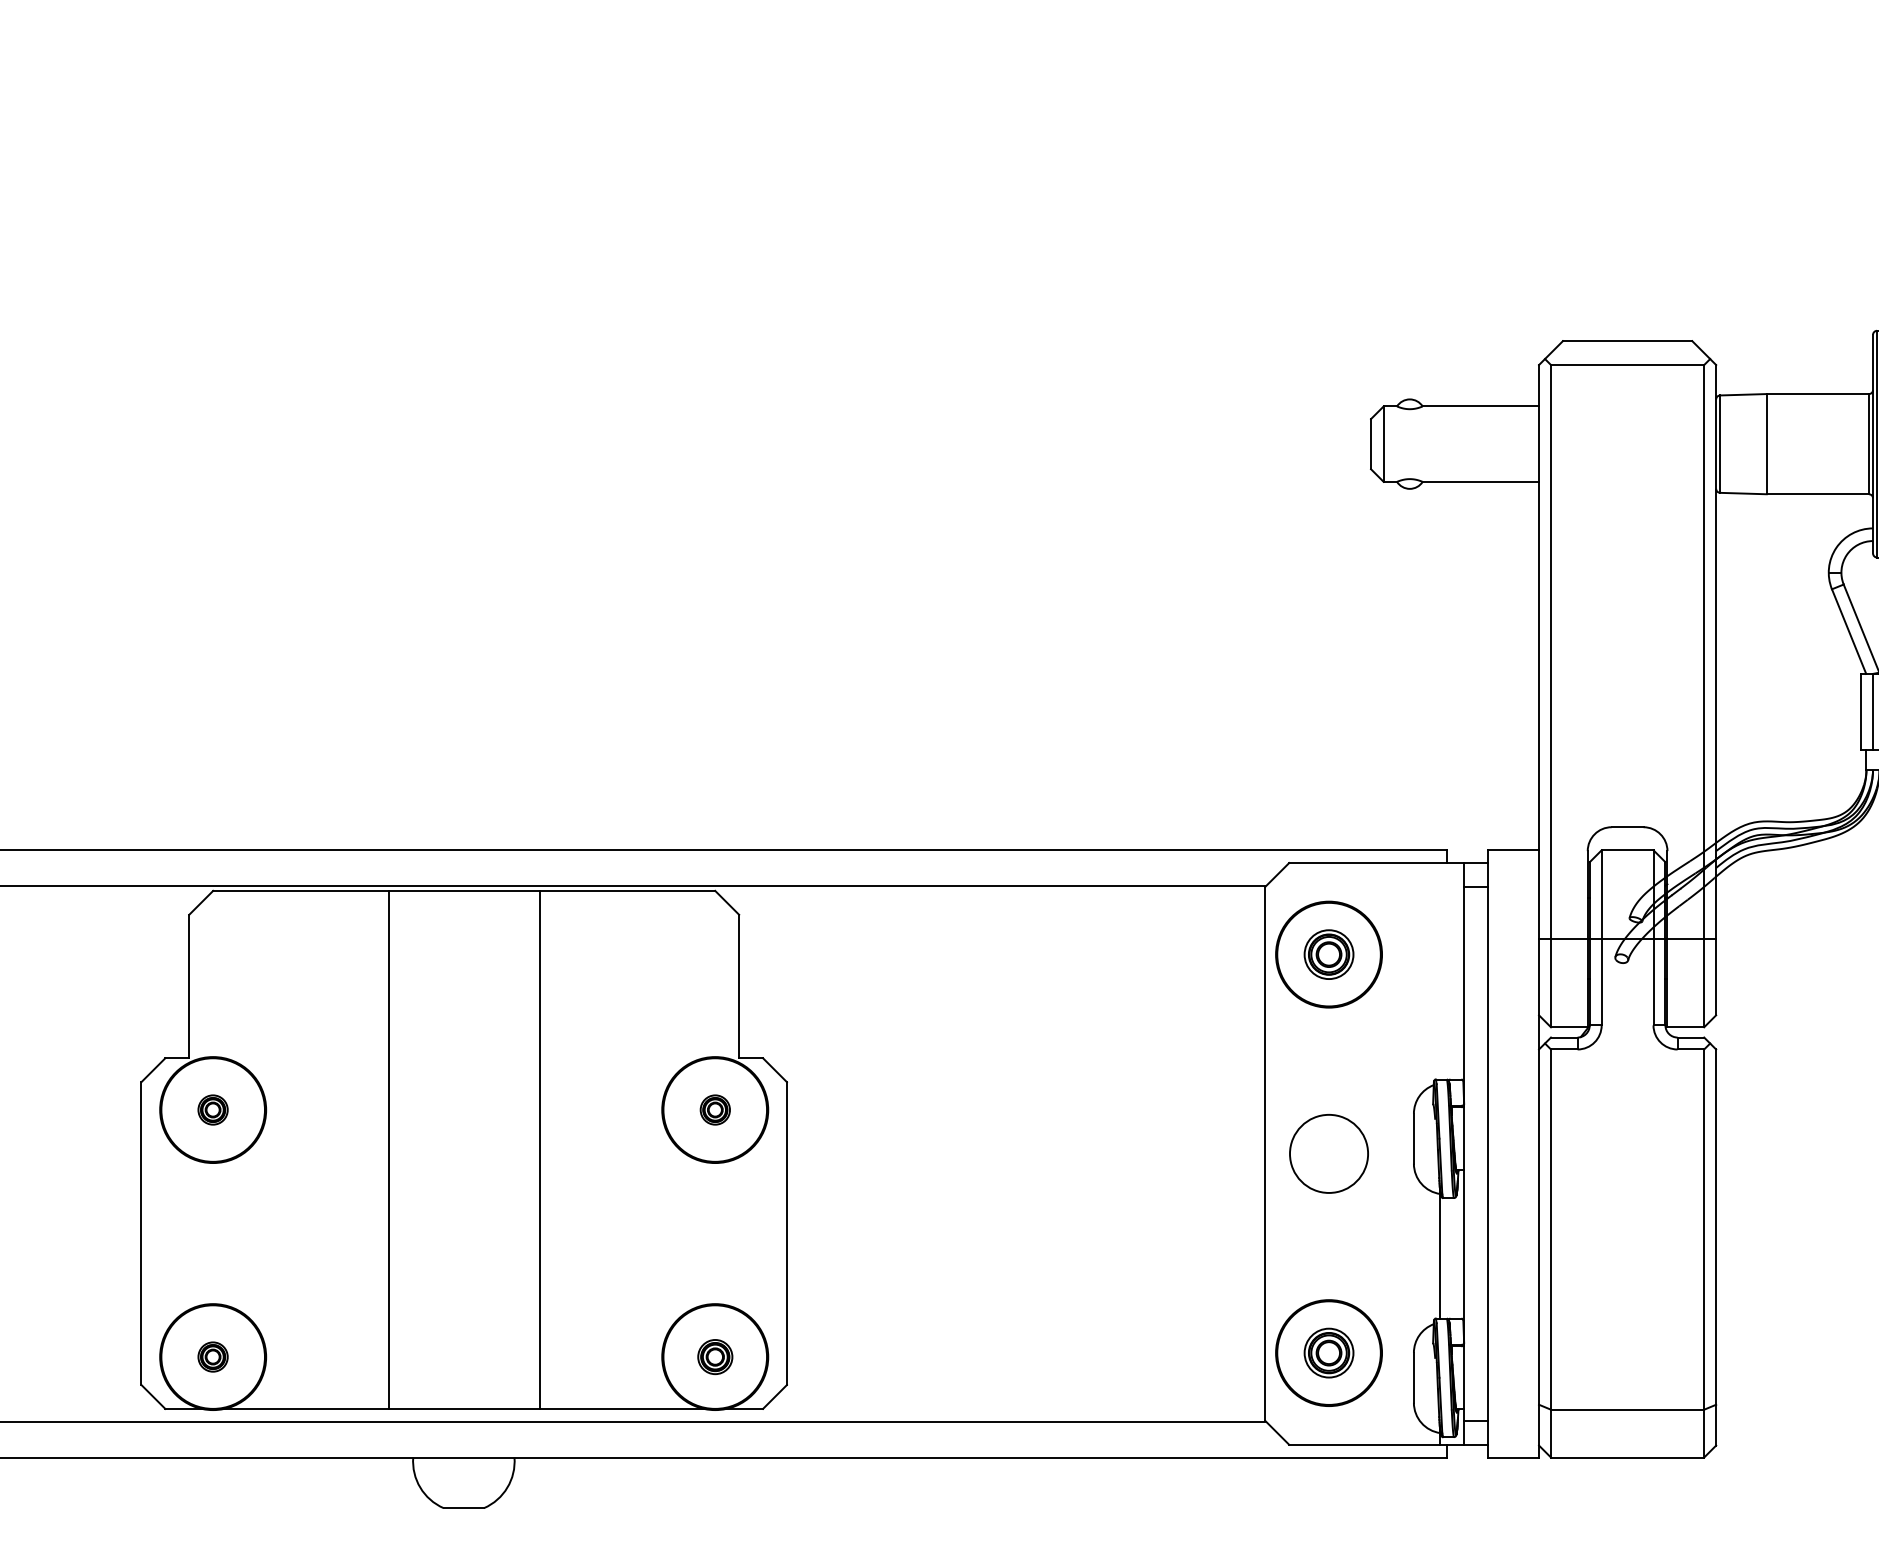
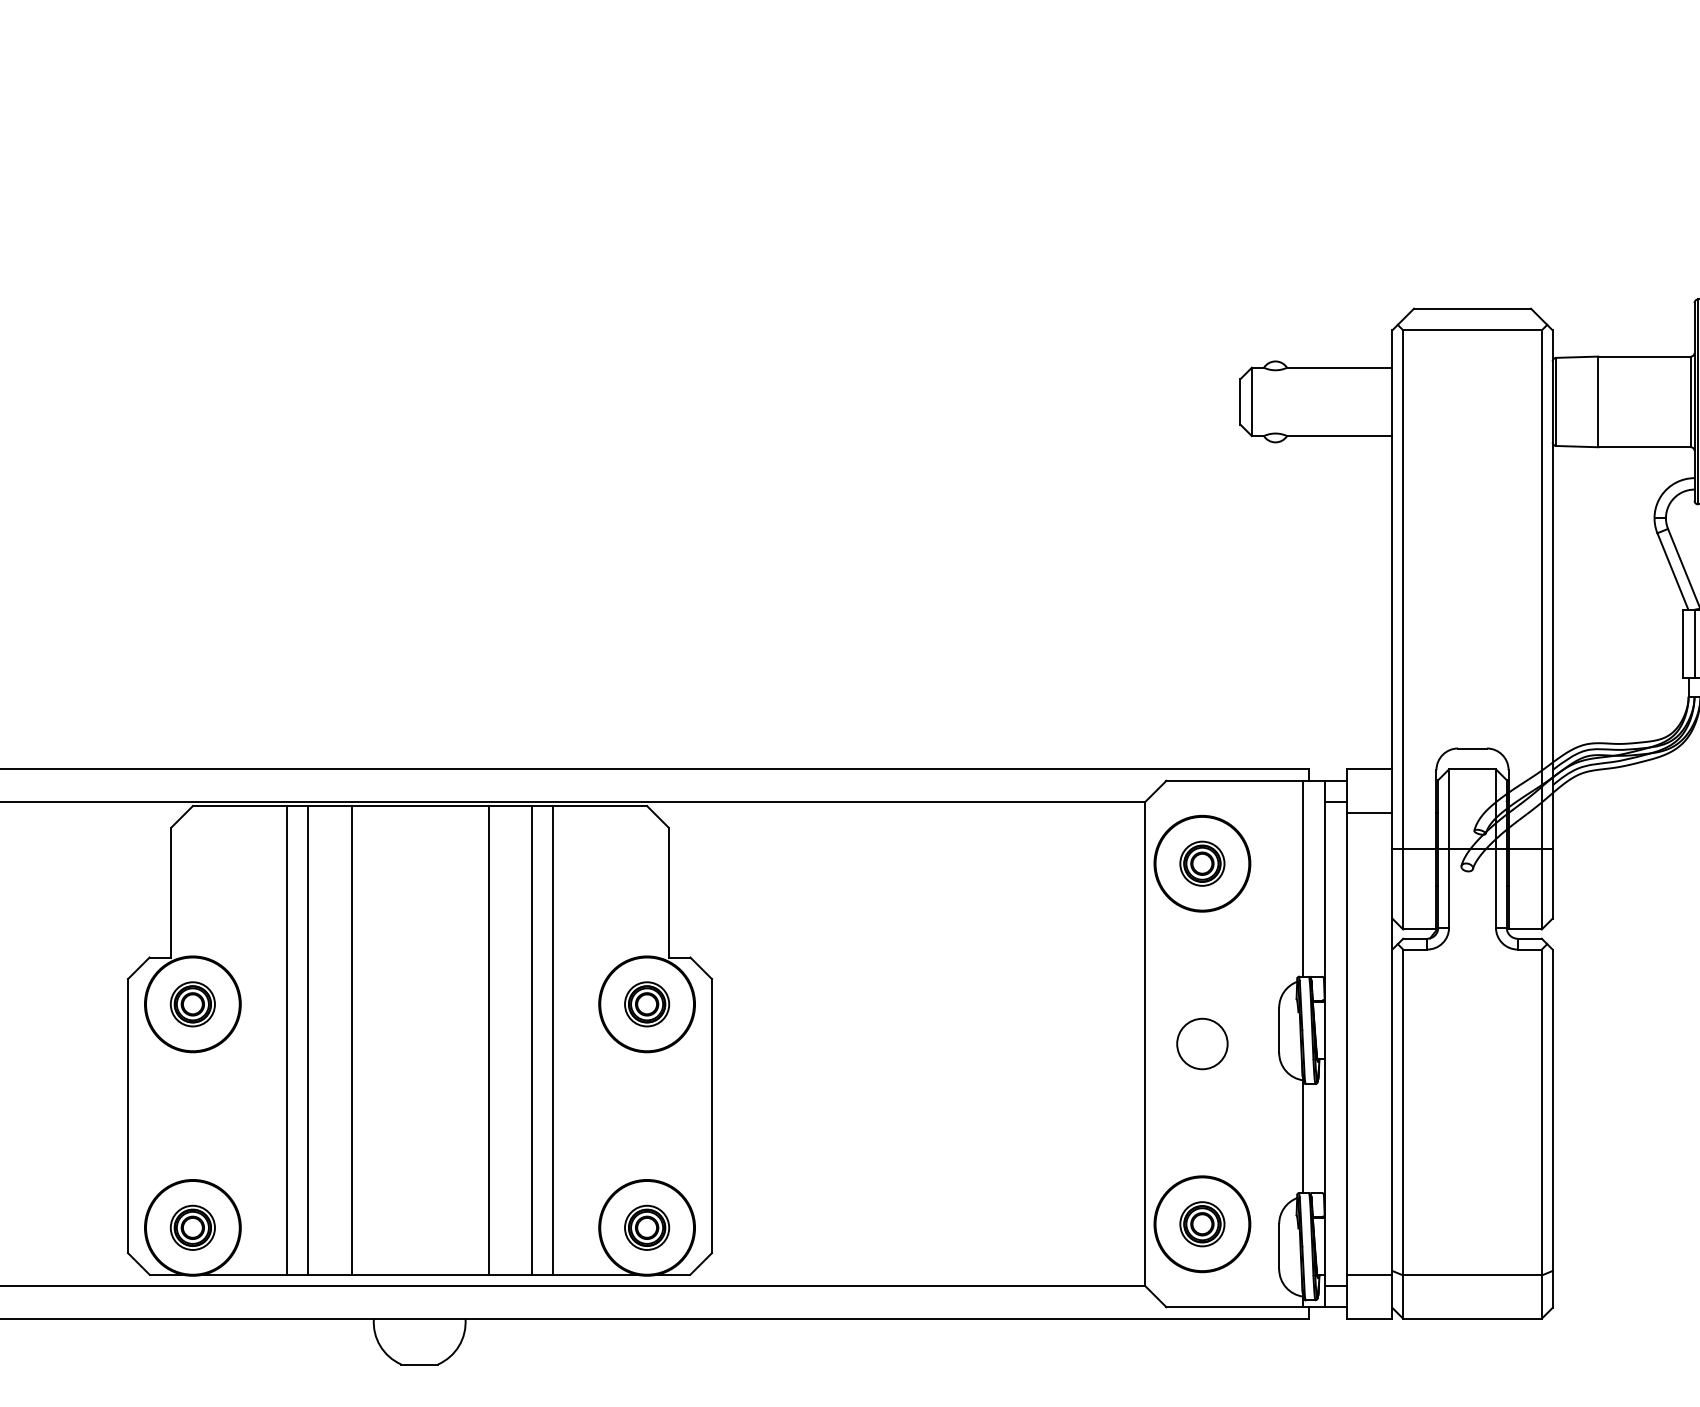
line: (1513, 898) -> (1369, 812), added
line: (1439, 971) -> (1302, 879), added
part: (212, 1109) -> (192, 1003), size x1.67
part: (715, 1109) -> (647, 1003), size x1.67
line: (316, 1149) -> (286, 1040), added
line: (340, 1149) -> (308, 1040), added
line: (587, 1149) -> (531, 1040), added
line: (611, 1149) -> (553, 1040), added
circle: (1328, 1153) -> (1201, 1043), size x0.71
part: (212, 1356) -> (192, 1227), size x1.67
part: (715, 1356) -> (647, 1227), size x1.43
line: (1513, 1409) -> (1369, 1275), added

